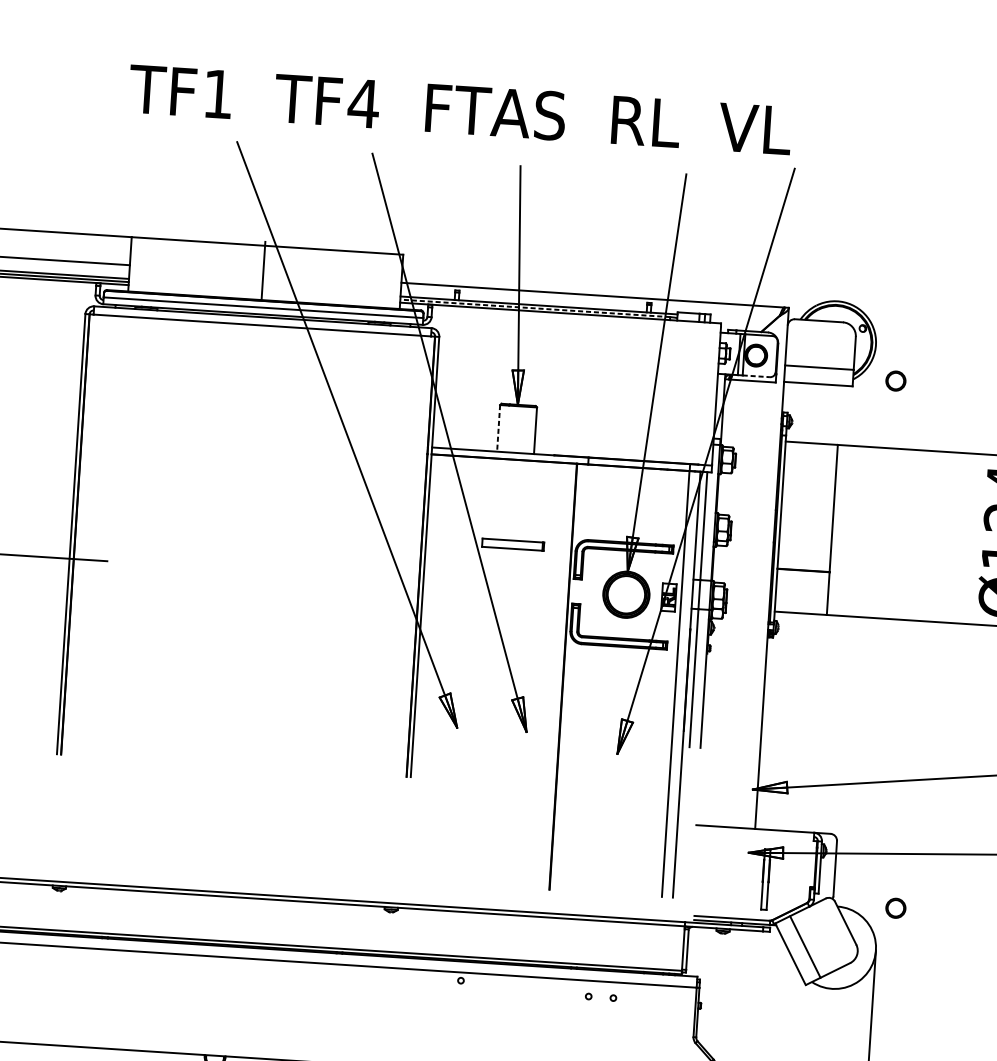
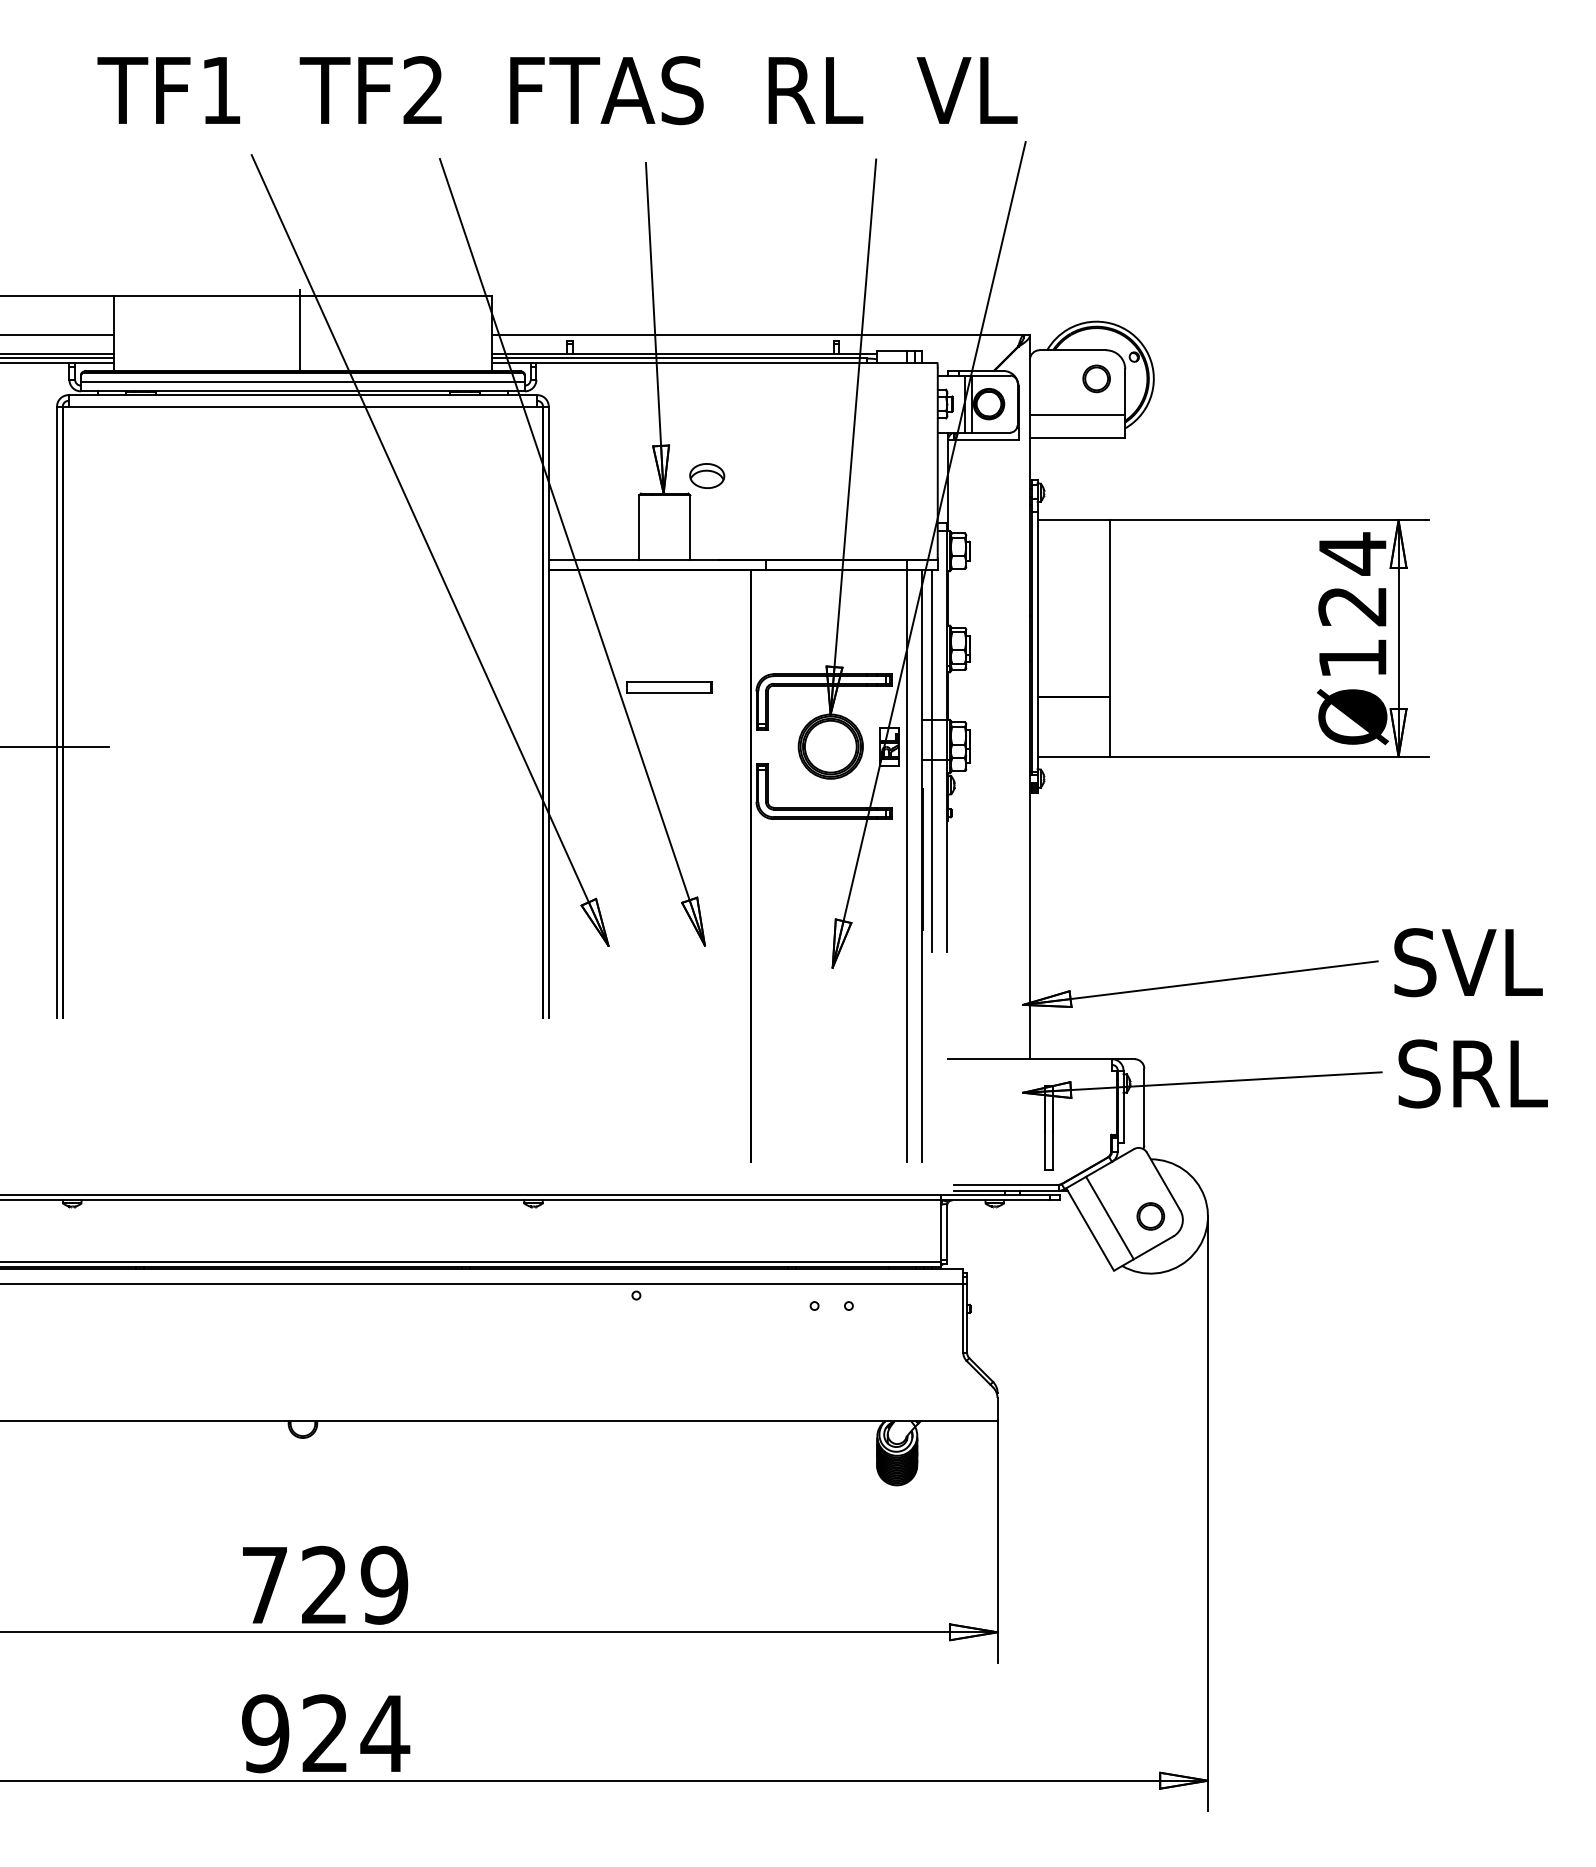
text: (363, 102) -> (423, 89), TF4 -> TF2
line: (534, 308) -> (678, 358), dashed -> solid
line: (756, 376) -> (991, 432), dashed -> solid
part: (895, 380) -> (1096, 378), moved
part: (550, 393) -> (707, 475), added
line: (498, 428) -> (639, 528), dashed -> solid
part: (895, 908) -> (1150, 1216), moved

